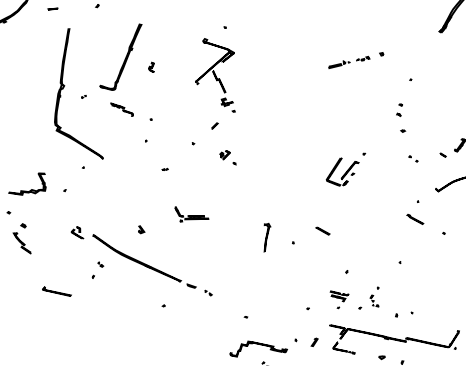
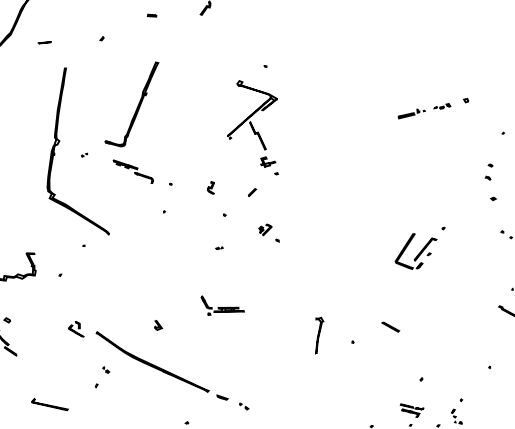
part: (151, 66) -> (210, 186), moved
part: (121, 109) -> (132, 171), size x1.4
part: (164, 168) -> (218, 246), moved

